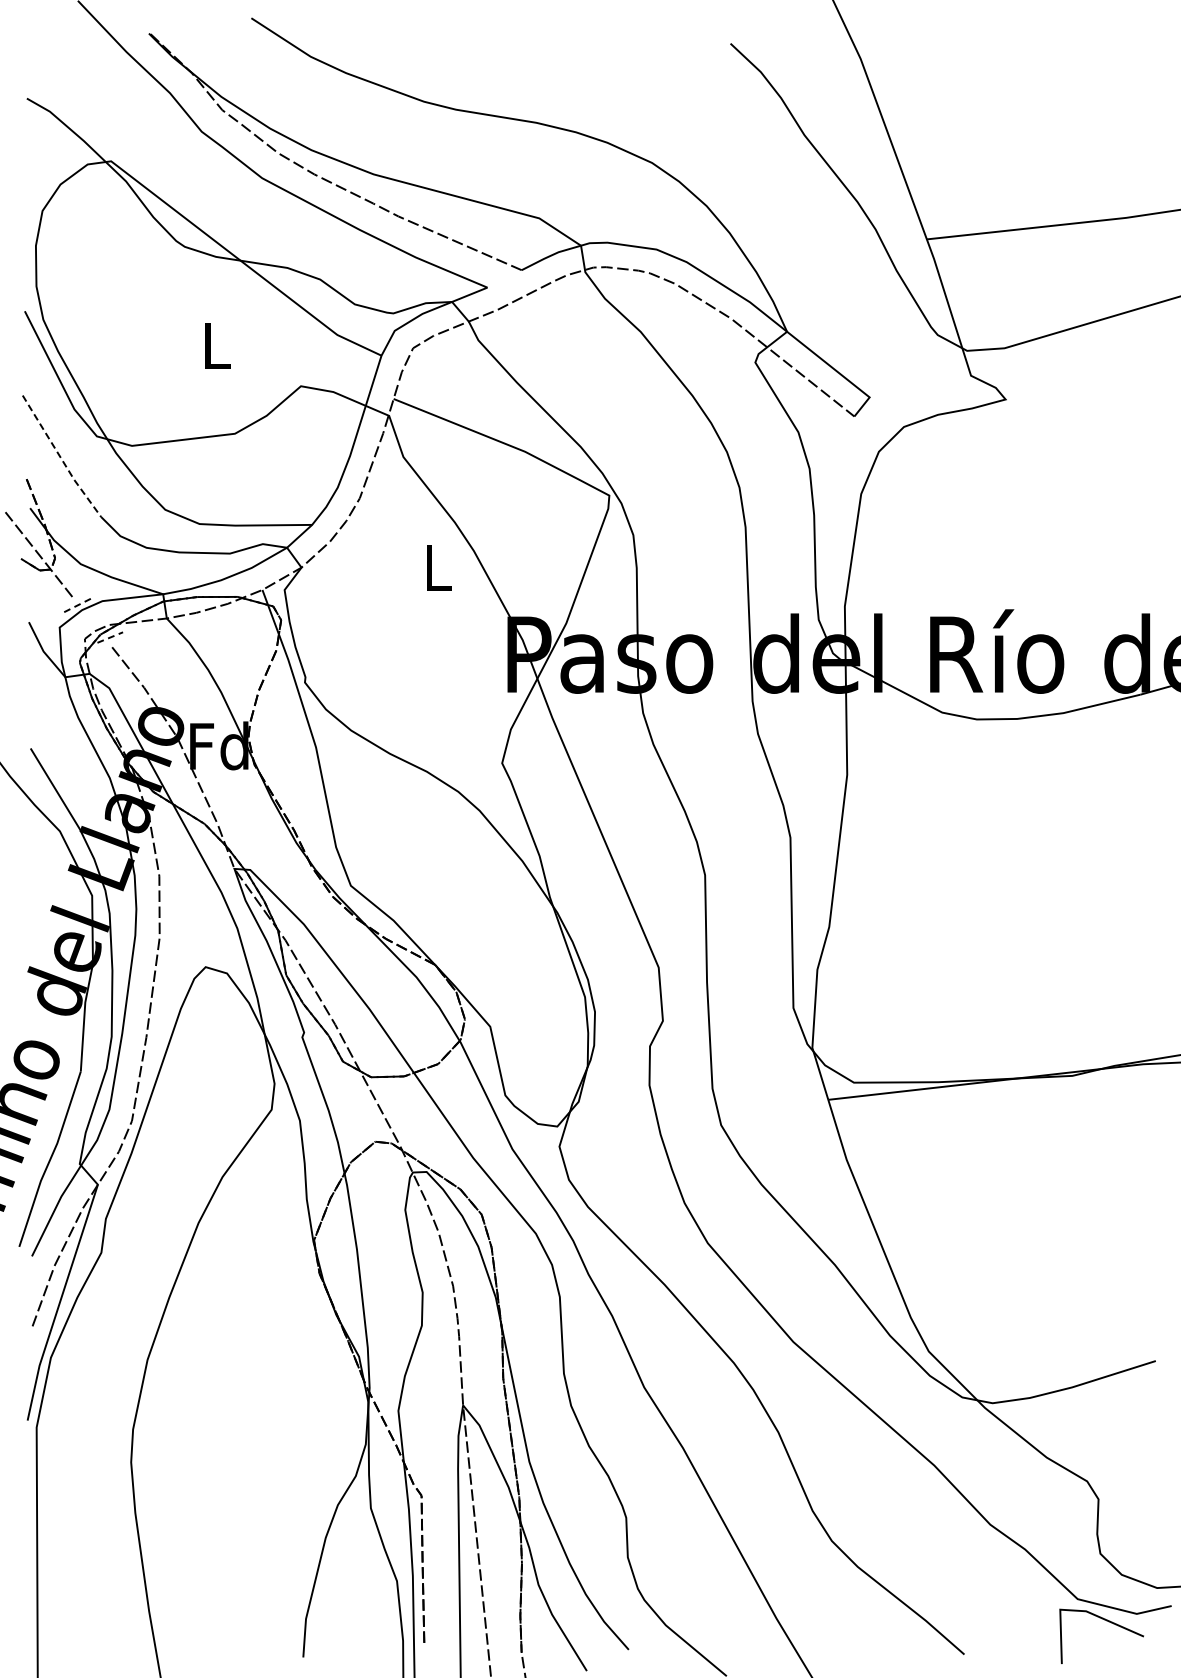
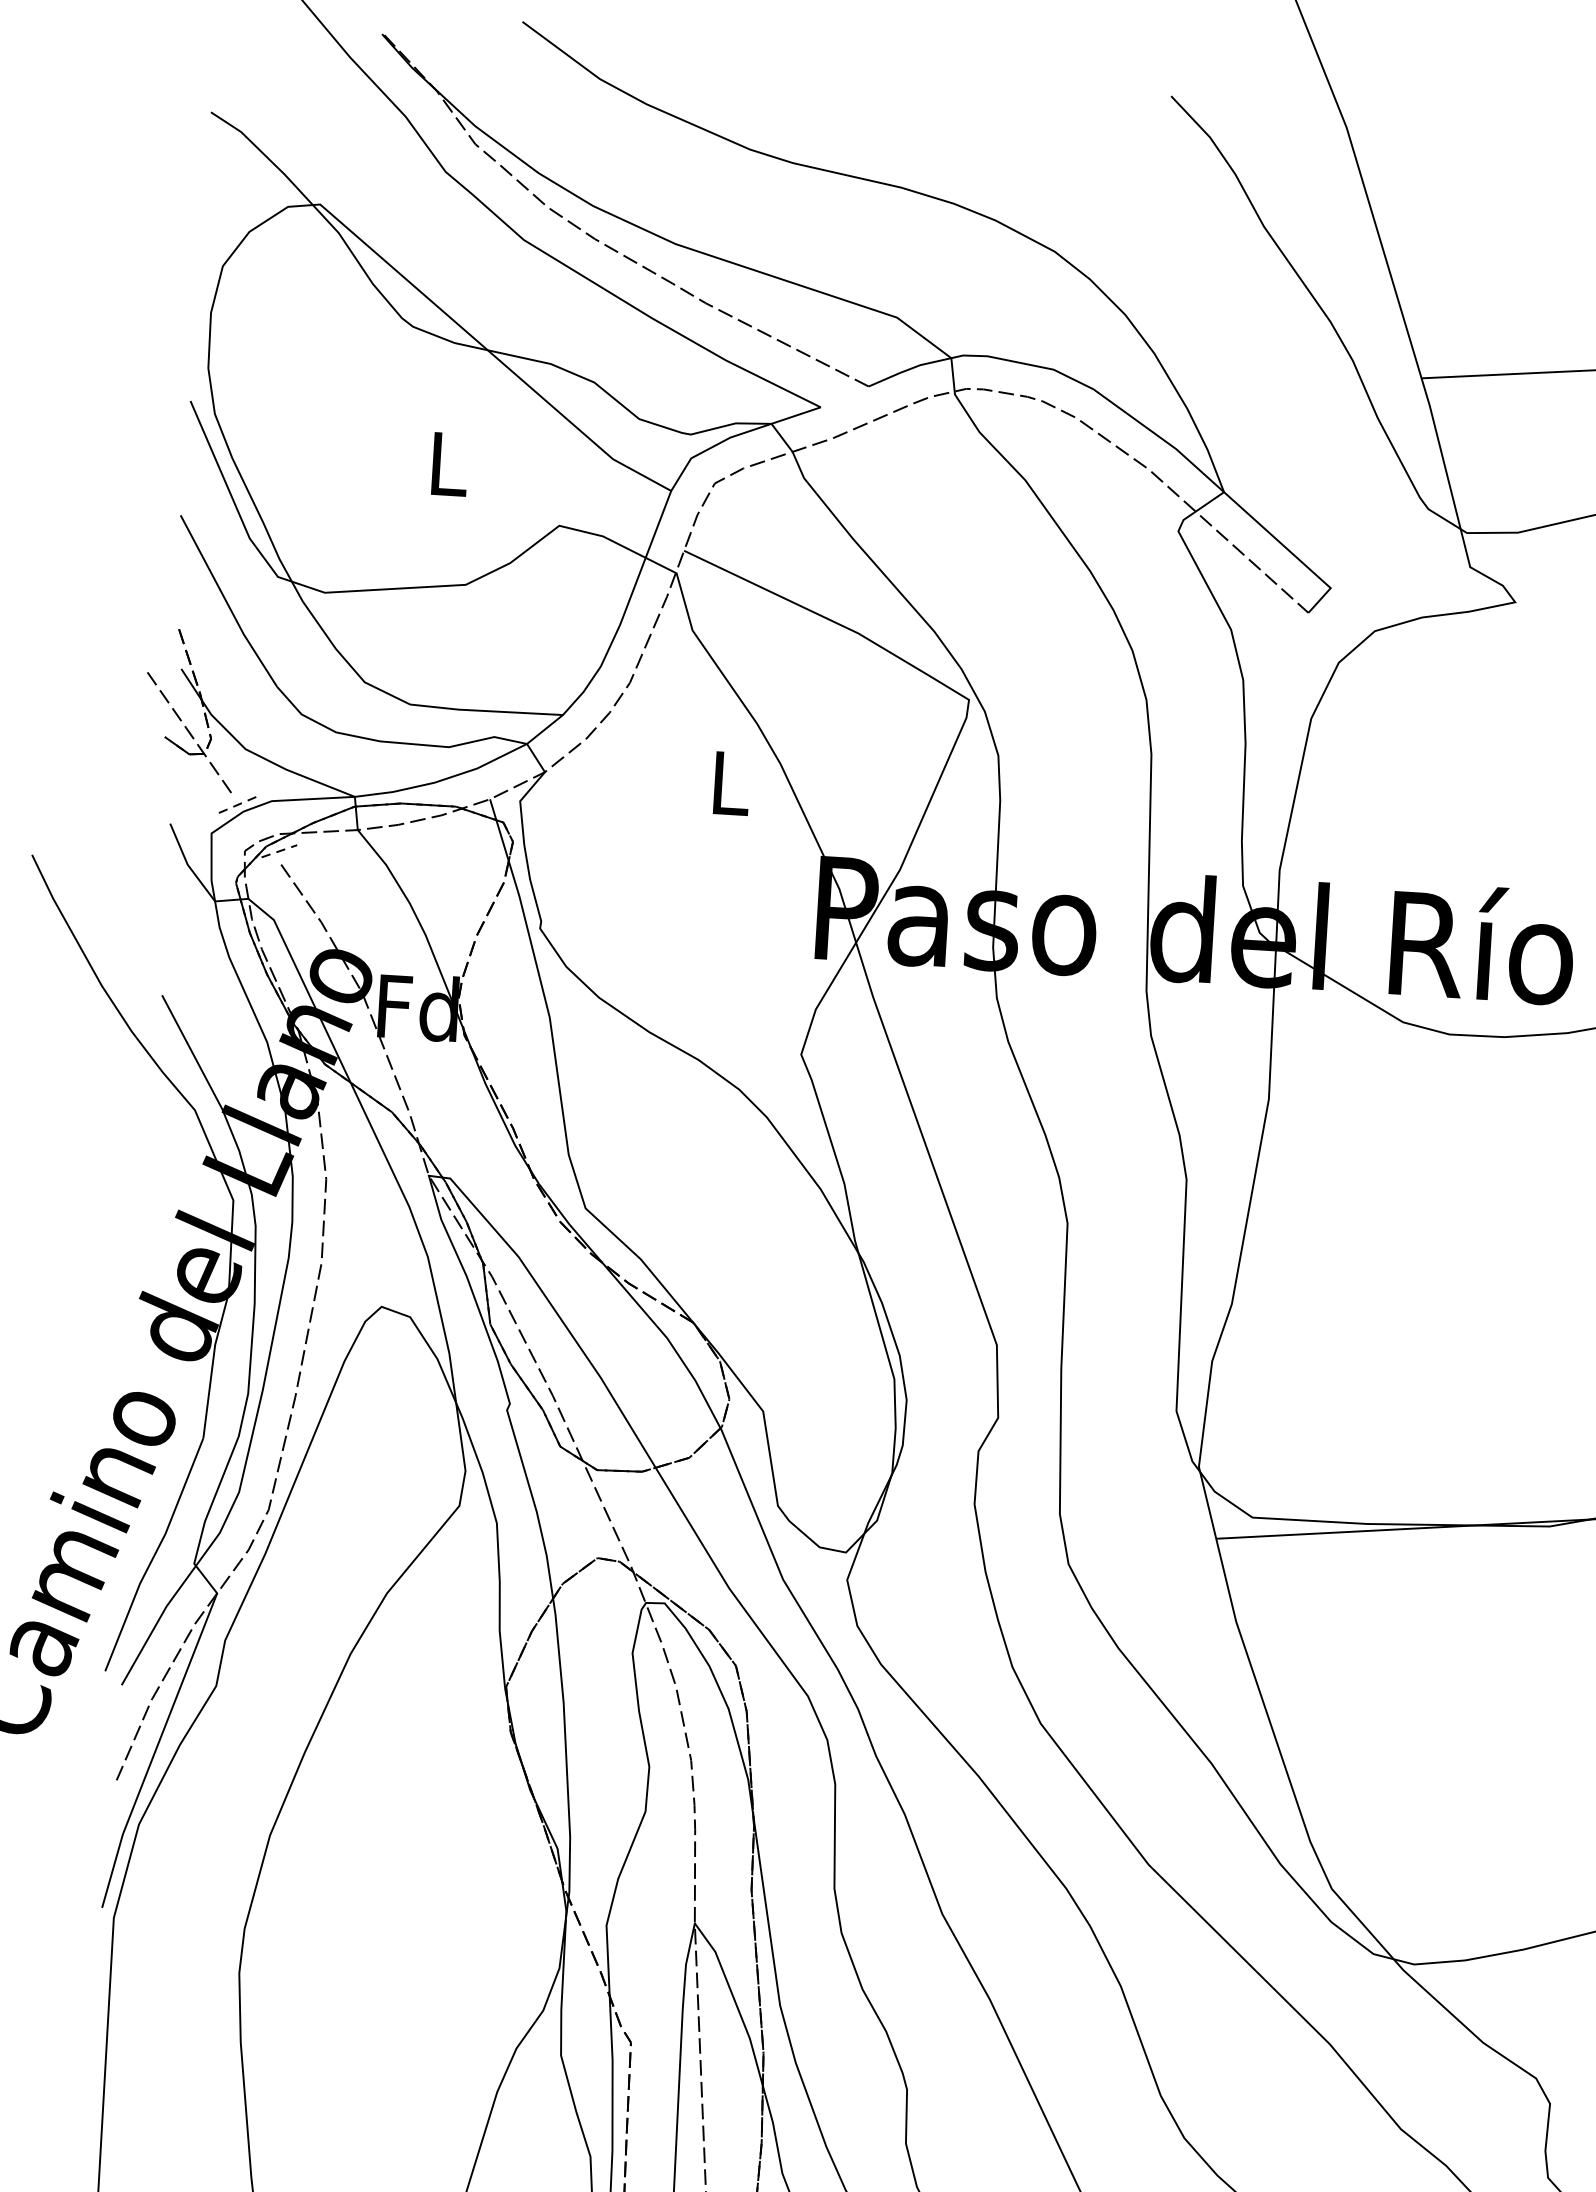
line: (60, 458) -> (226, 603), dashed -> solid

